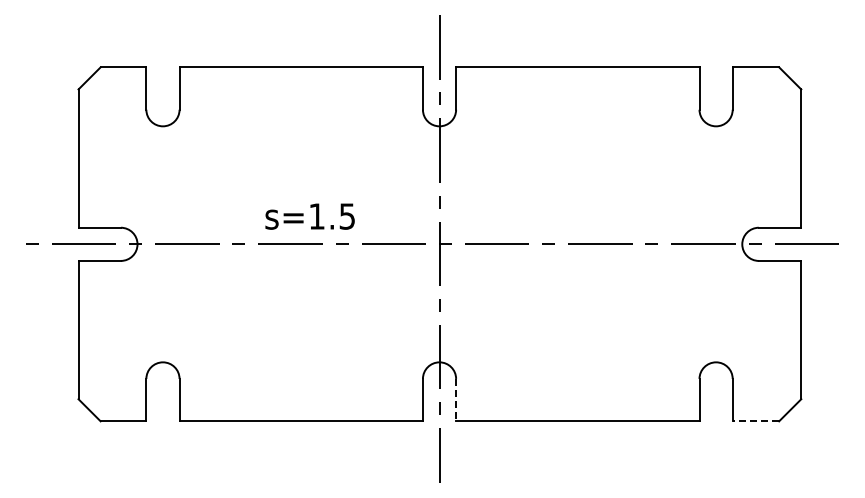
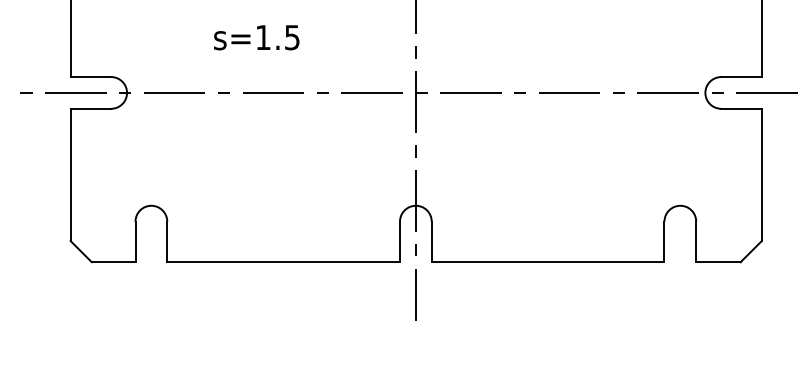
text: (309, 216) -> (256, 37), moved
line: (456, 400) -> (432, 242), dashed -> solid
line: (755, 421) -> (718, 262), dashed -> solid

